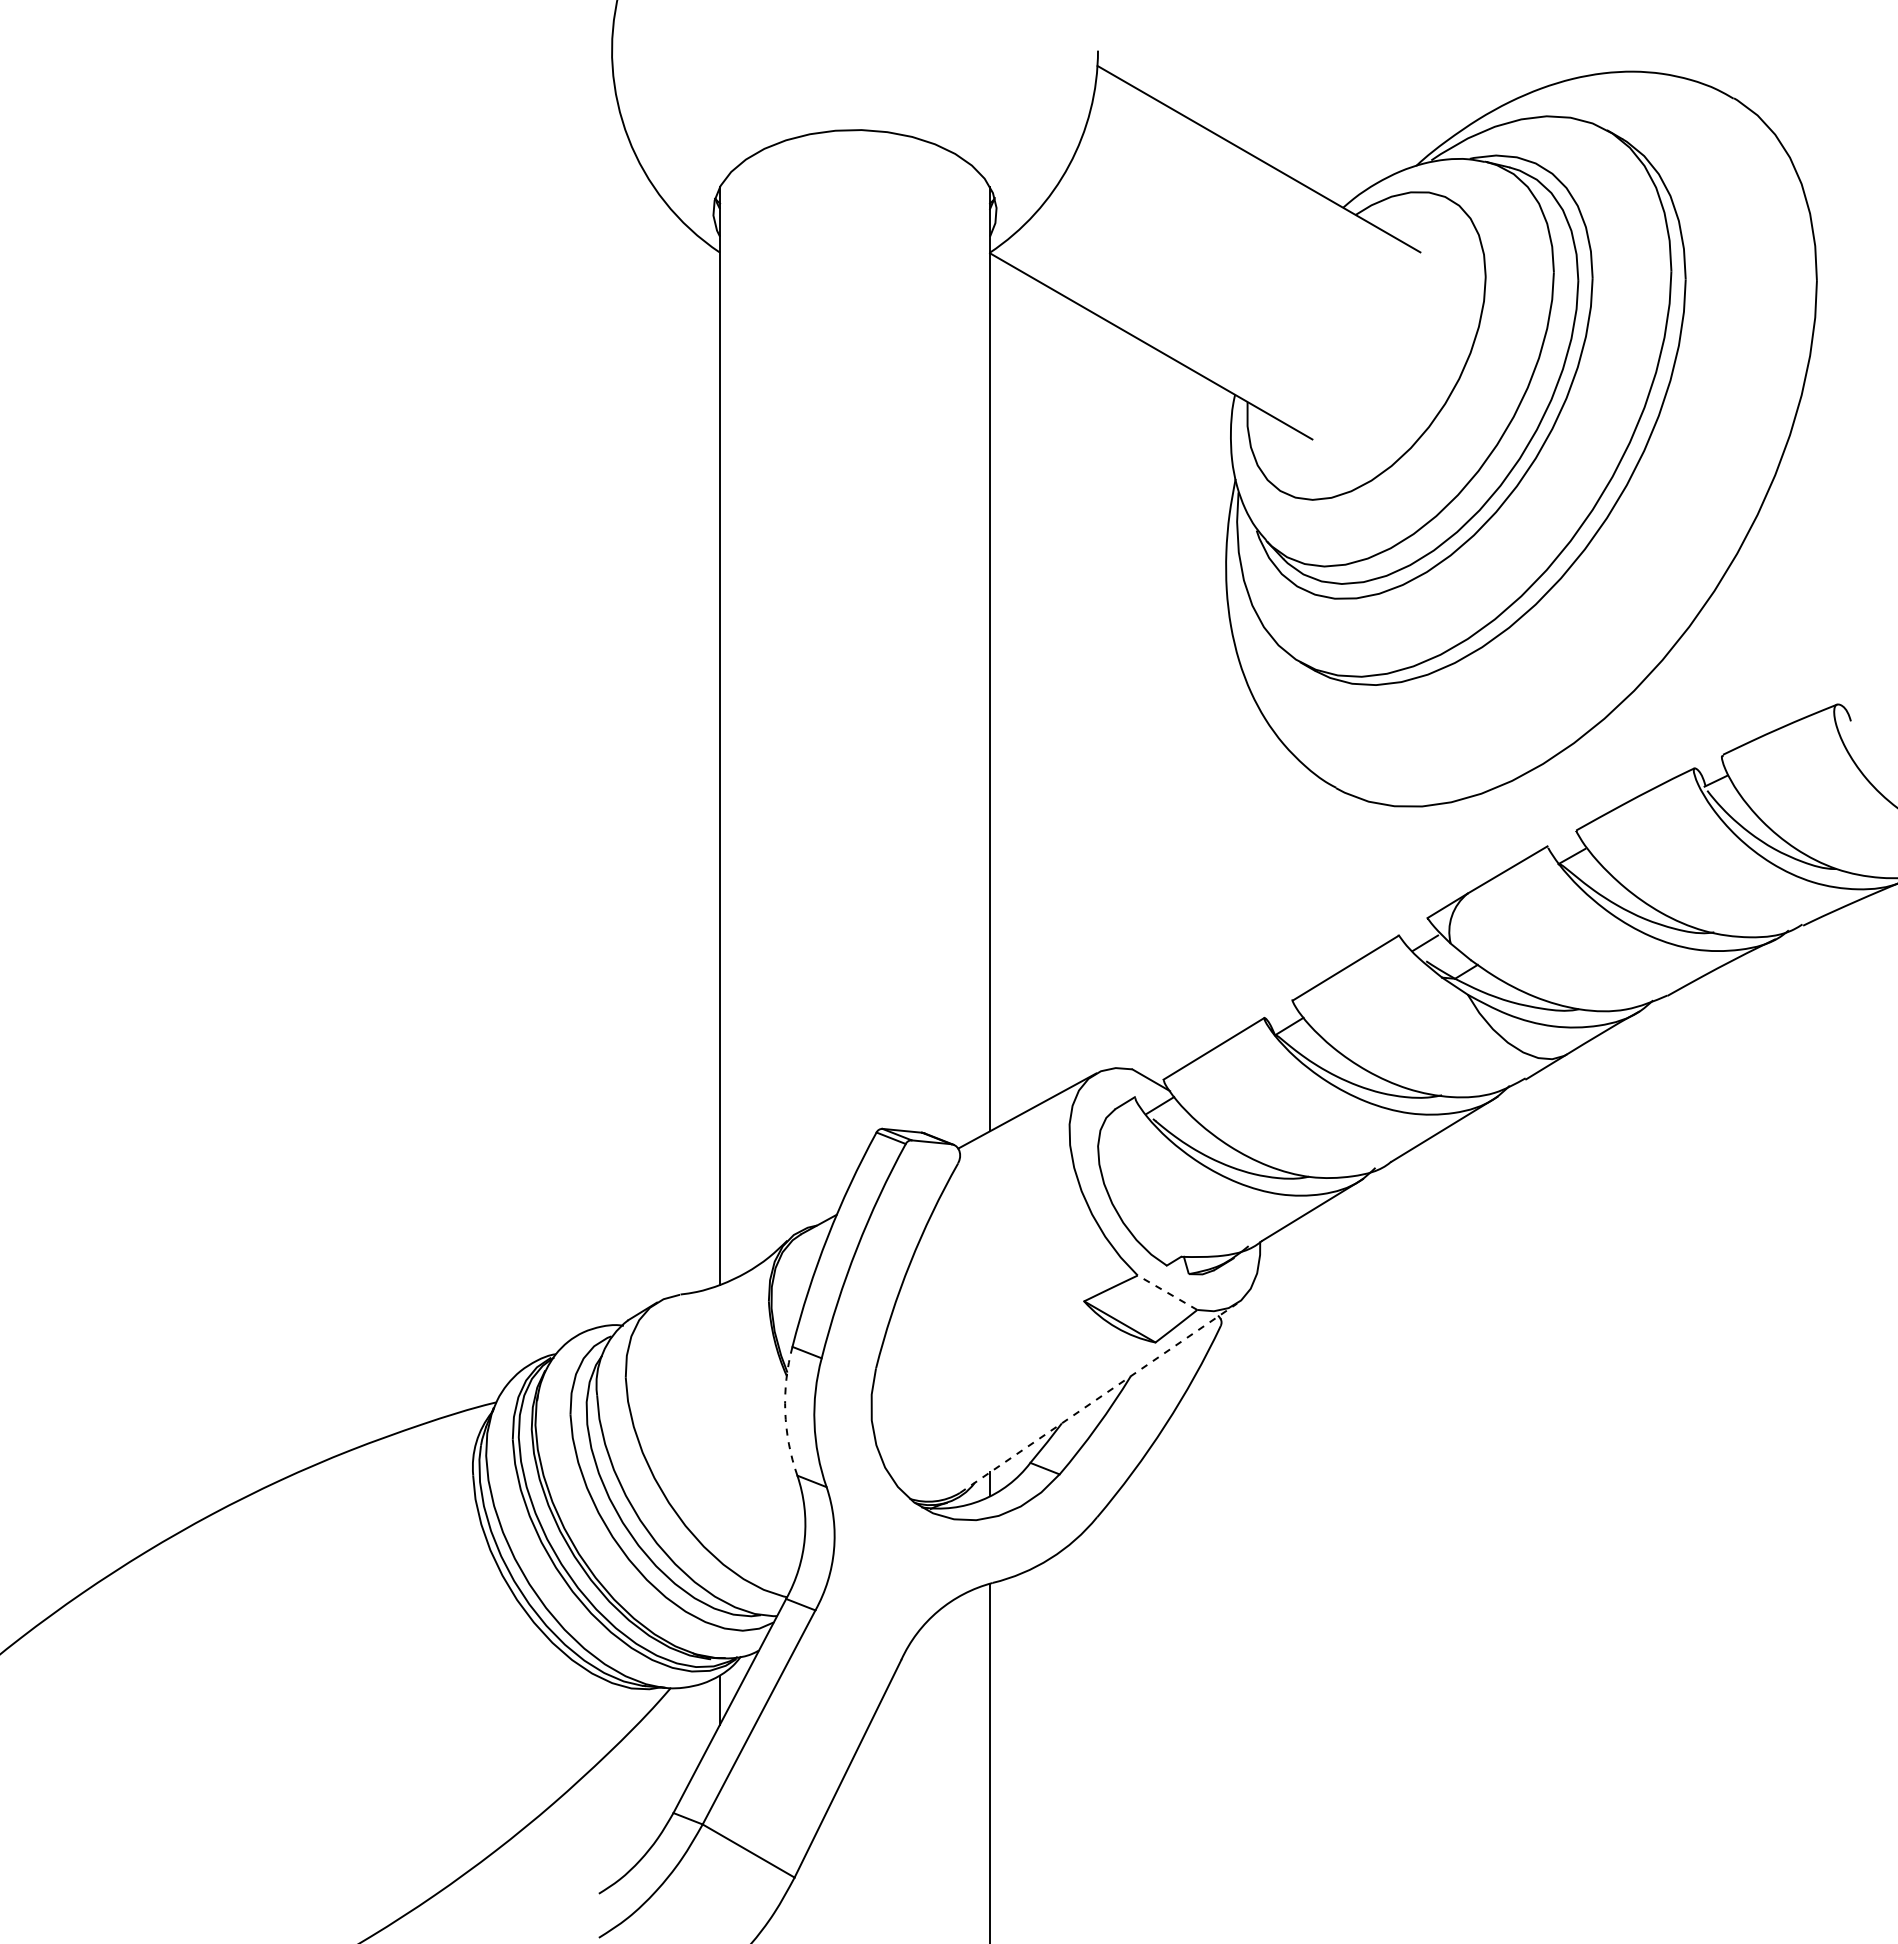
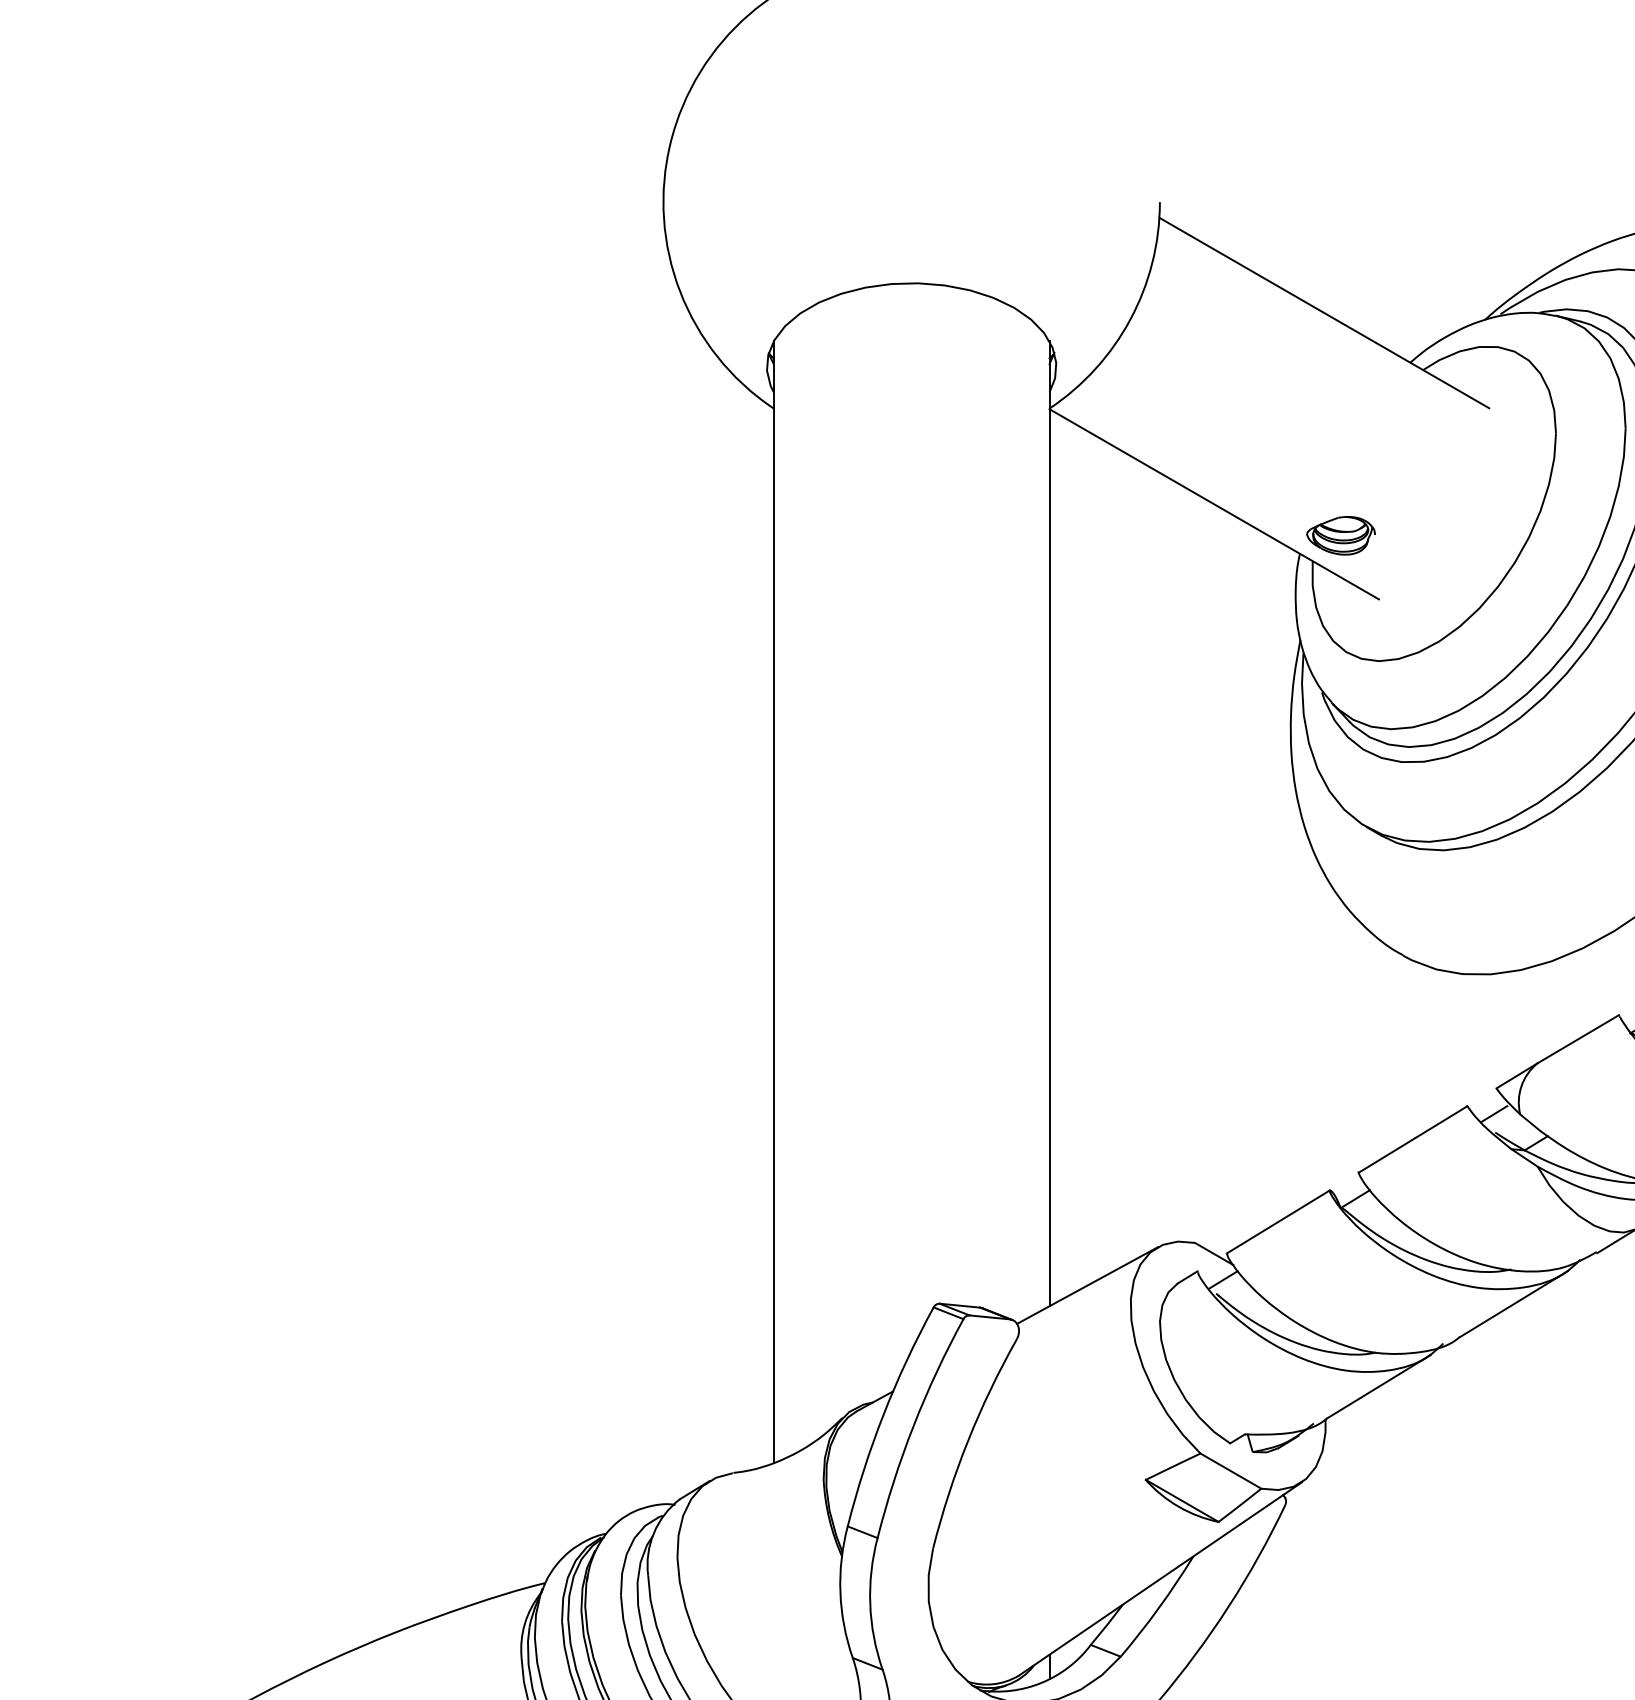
part: (1275, 376) -> (1341, 535), added
line: (1167, 1292) -> (1230, 1470), dashed -> solid
line: (1098, 1398) -> (1160, 1579), dashed -> solid
arc: (785, 1411) -> (840, 1592), dashed -> solid

